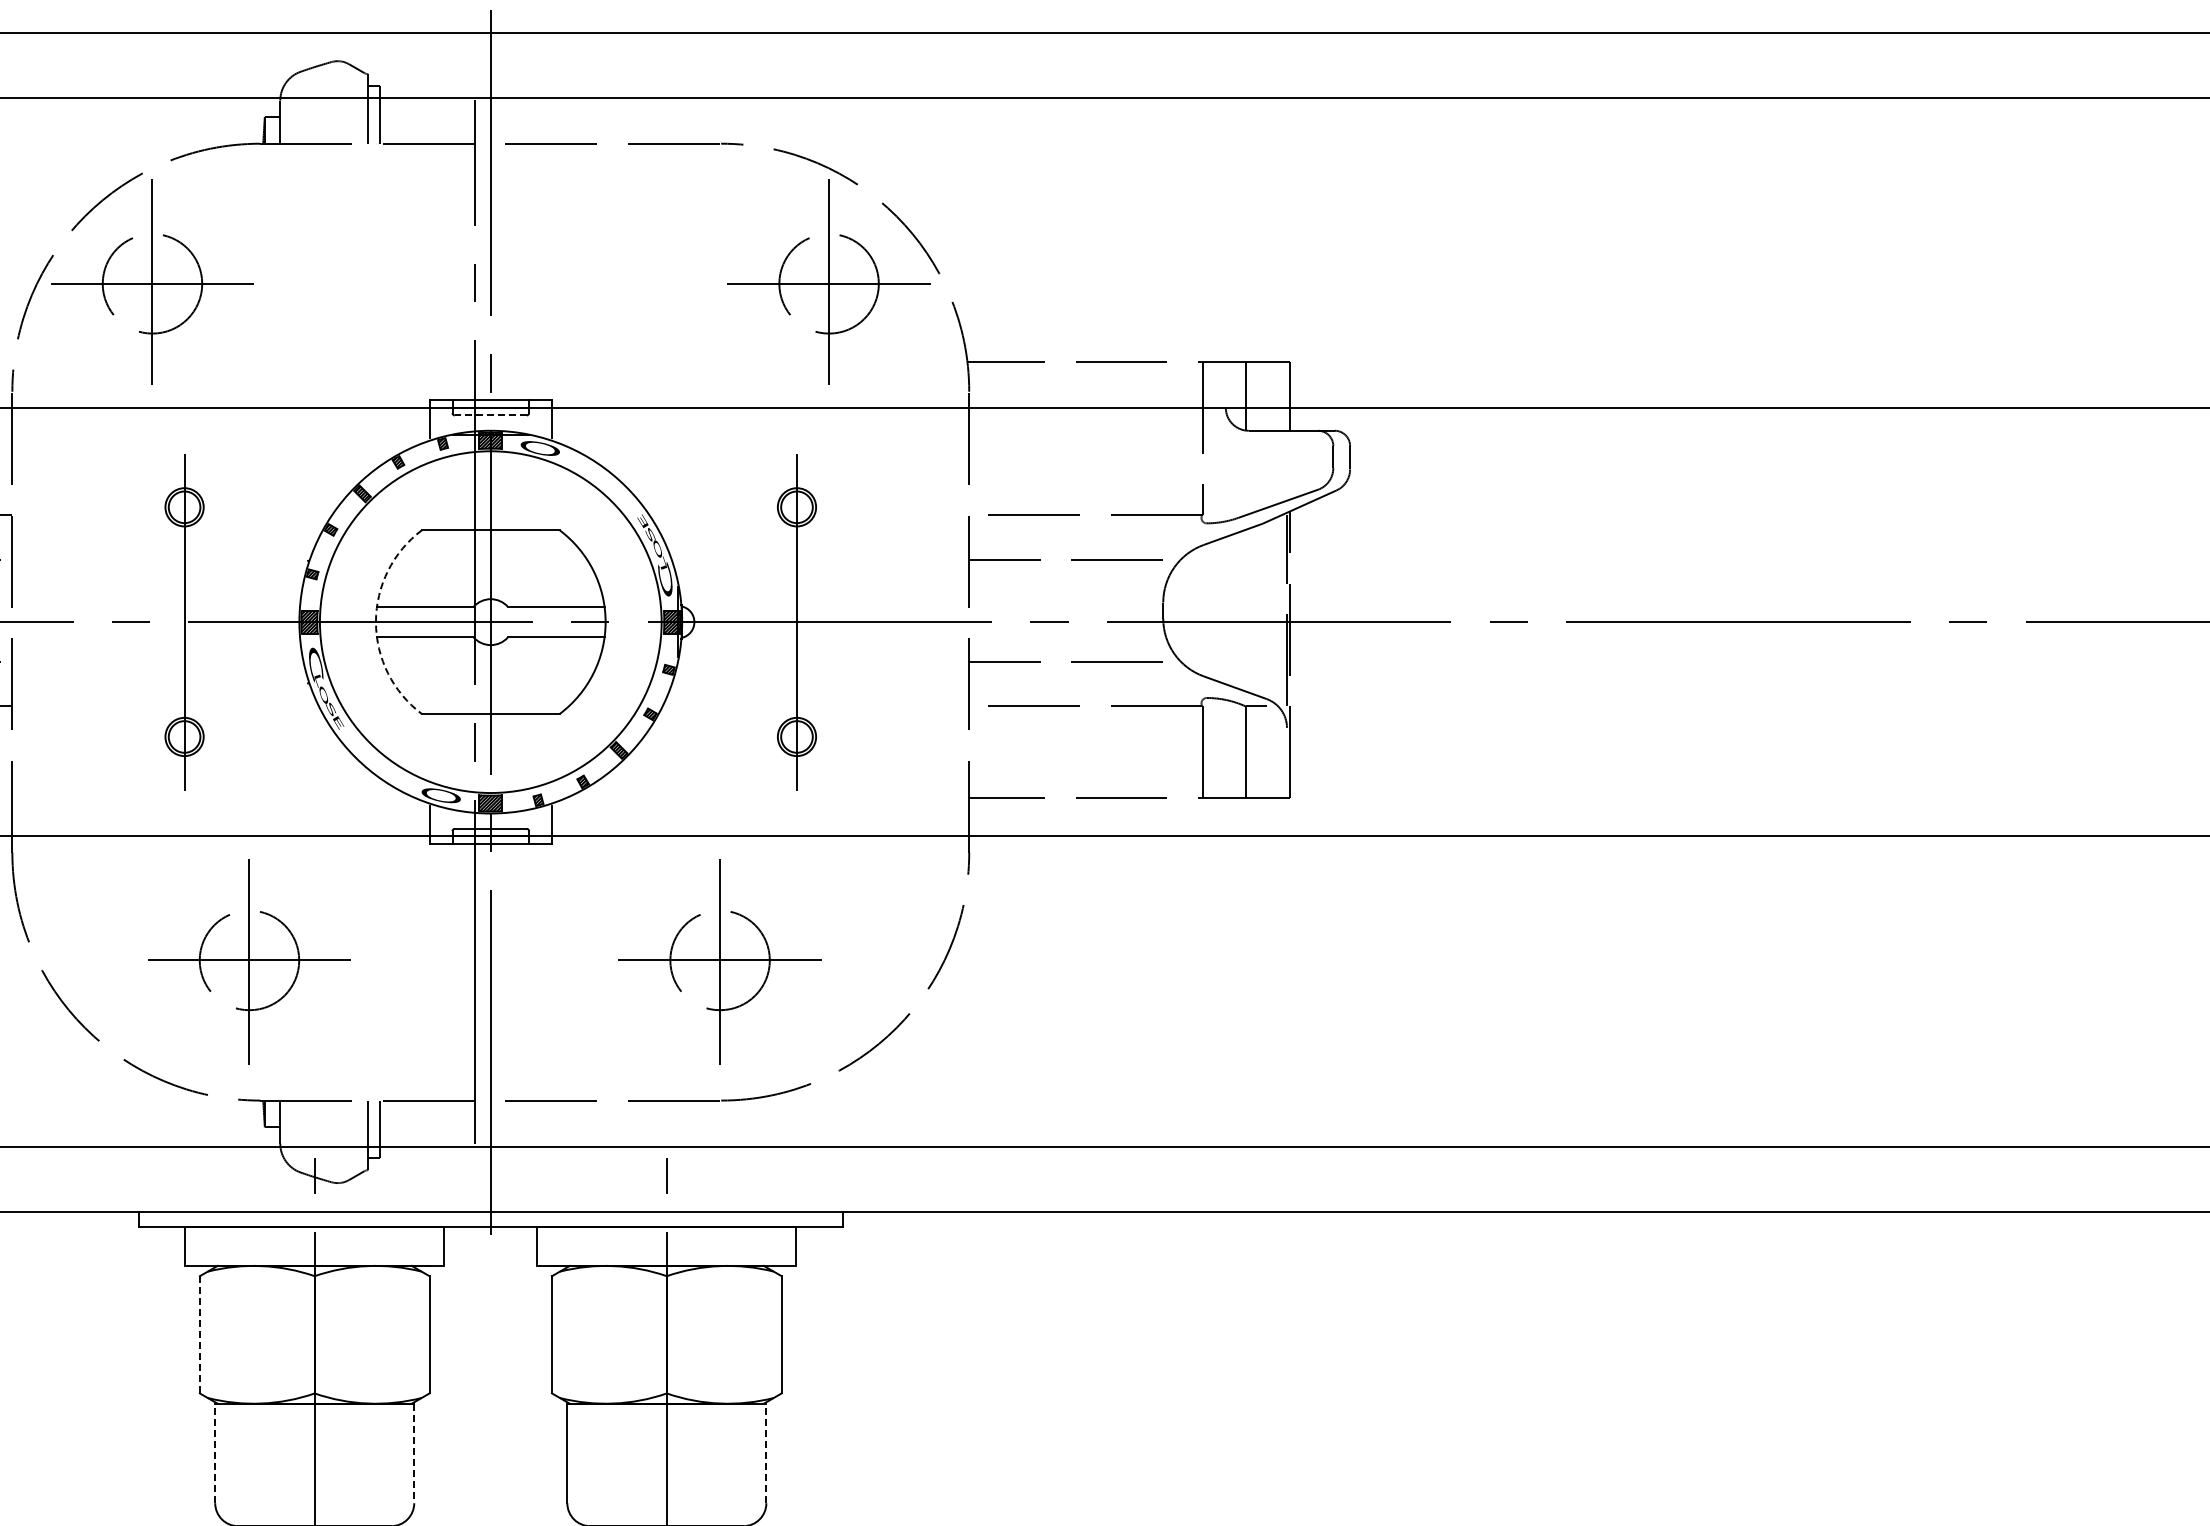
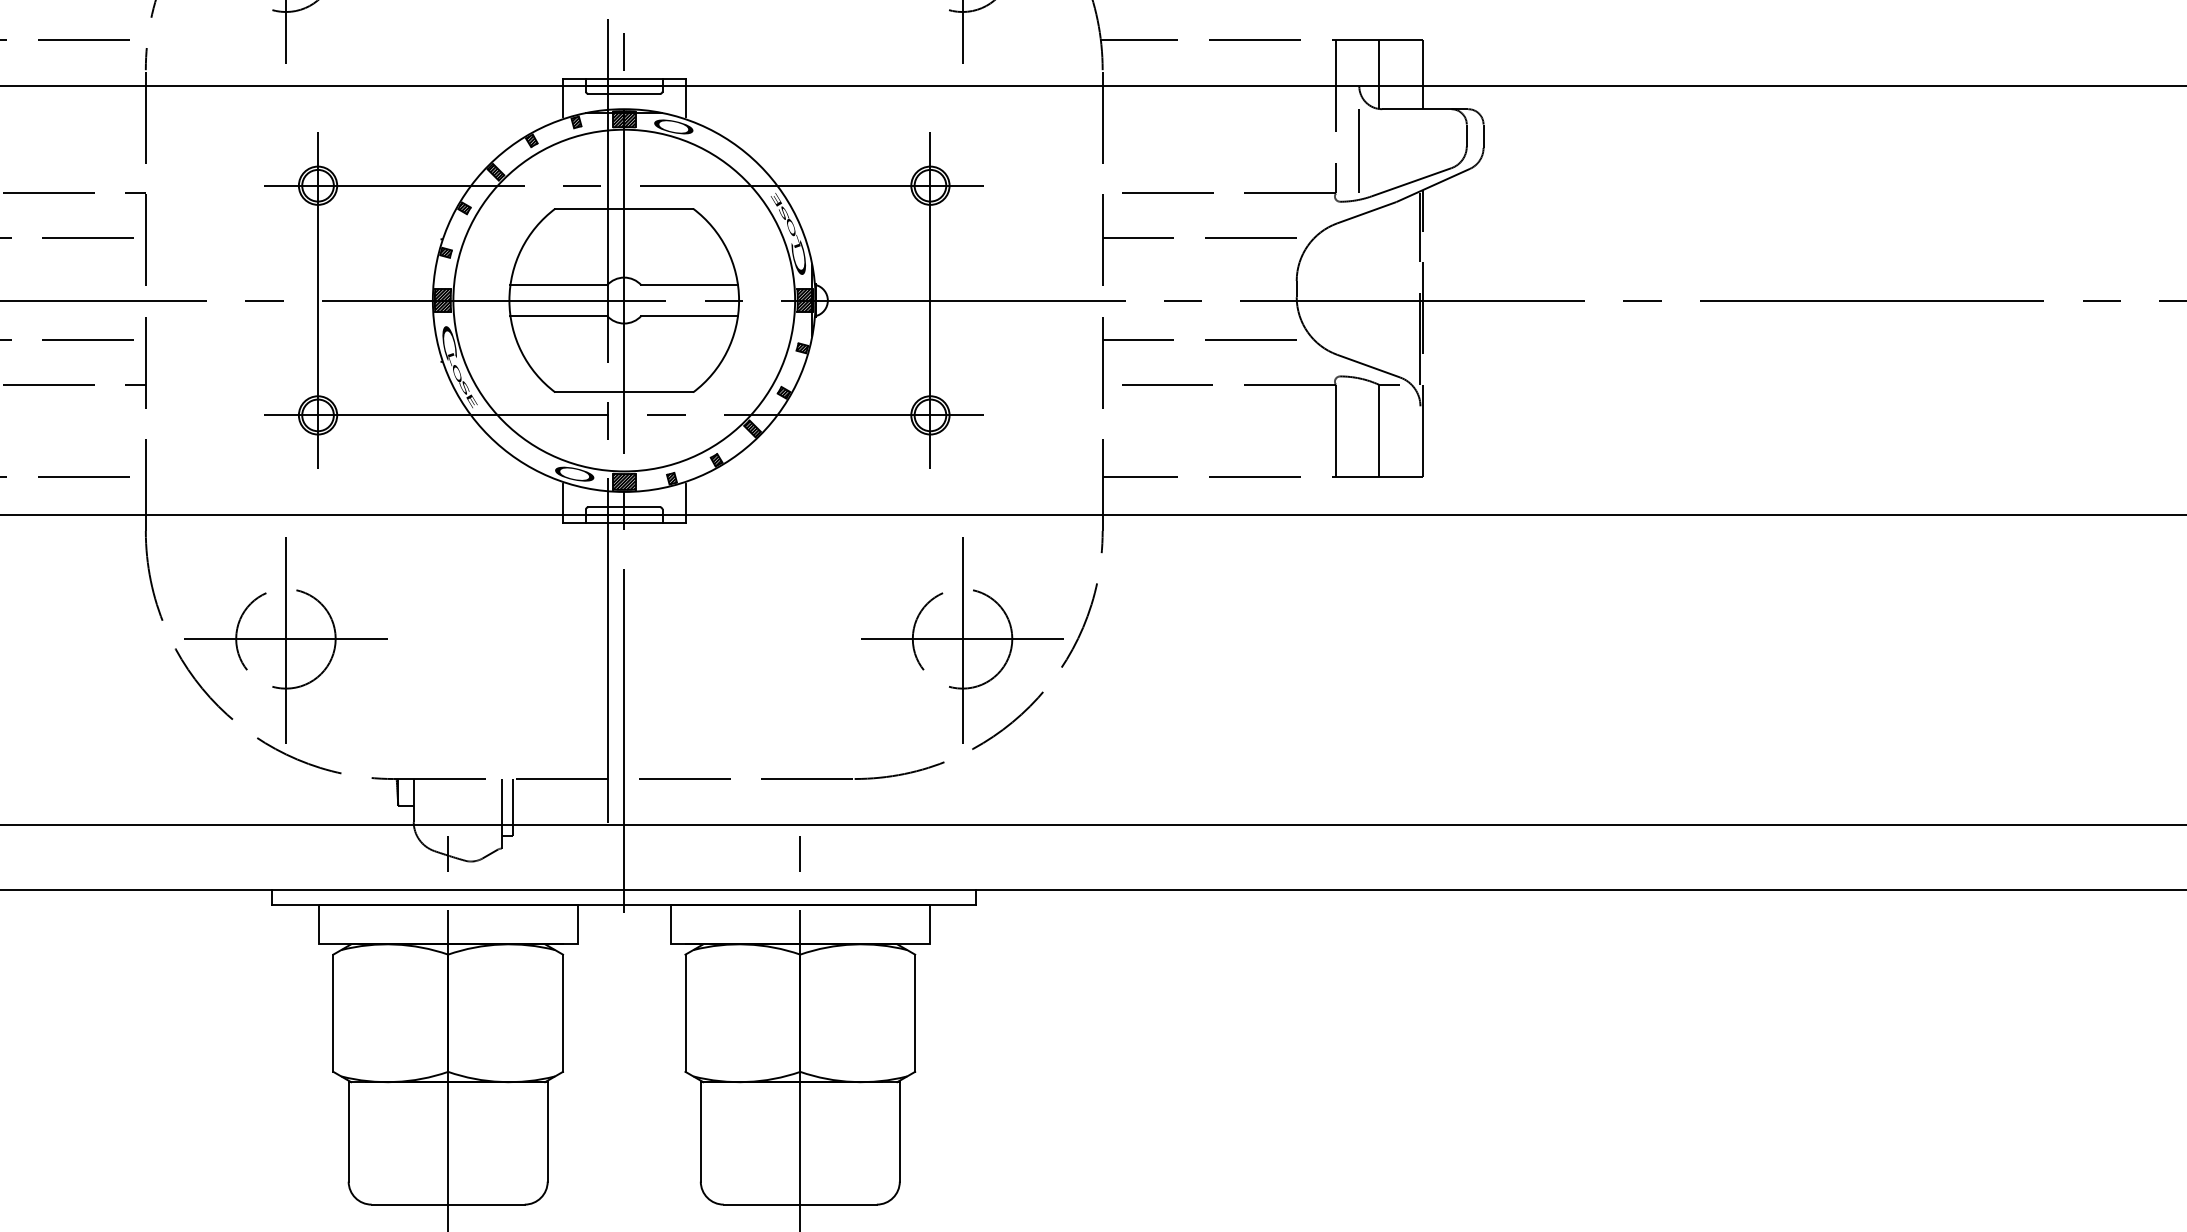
line: (490, 415) -> (623, 93), dashed -> solid
line: (1225, 472) -> (1358, 150), added
line: (490, 507) -> (623, 185), added
arc: (375, 622) -> (508, 300), dashed -> solid
line: (490, 736) -> (623, 414), added
part: (249, 961) -> (285, 639), moved
part: (719, 961) -> (961, 639), moved
line: (199, 1334) -> (332, 1012), dashed -> solid
line: (215, 1453) -> (348, 1131), dashed -> solid
line: (414, 1453) -> (547, 1131), dashed -> solid
line: (766, 1453) -> (899, 1131), dashed -> solid

